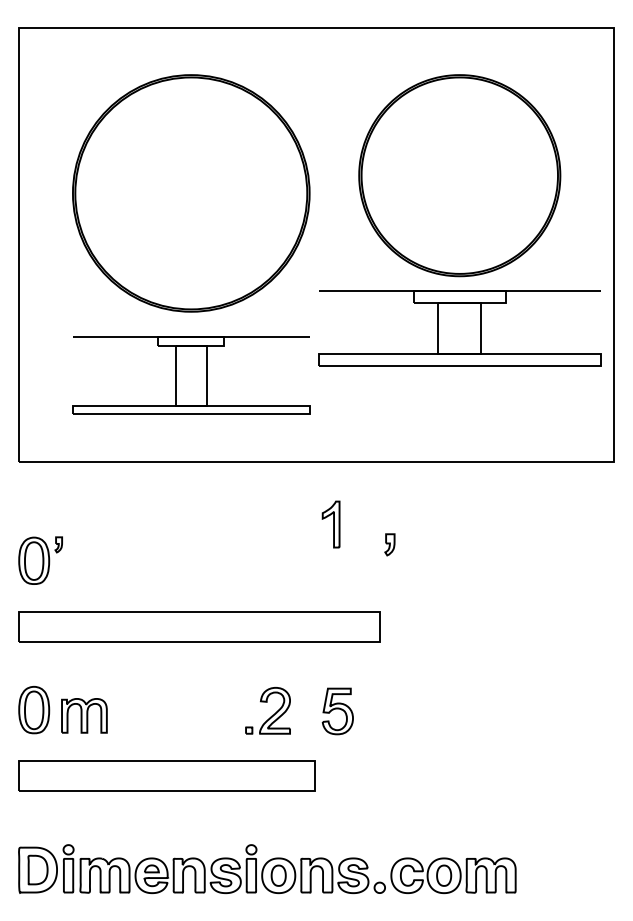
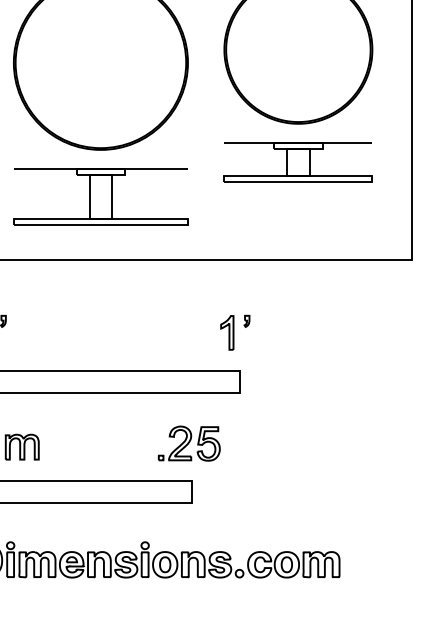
part: (459, 328) -> (298, 162), size x0.71
part: (330, 524) -> (226, 332), moved
part: (389, 544) -> (246, 321), size x0.71
part: (271, 715) -> (177, 446), moved

